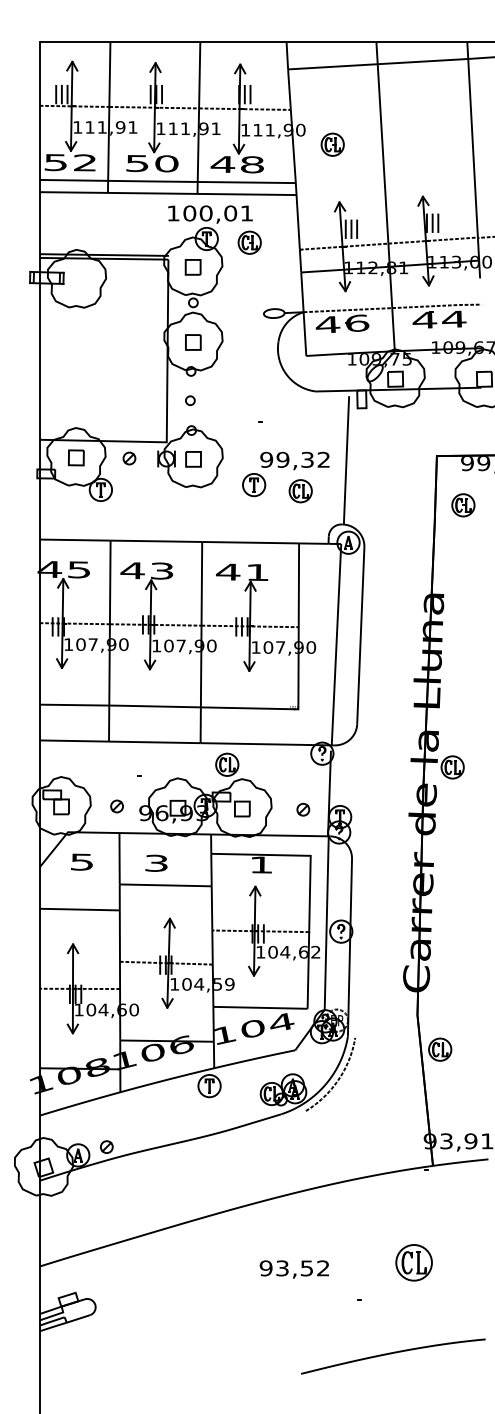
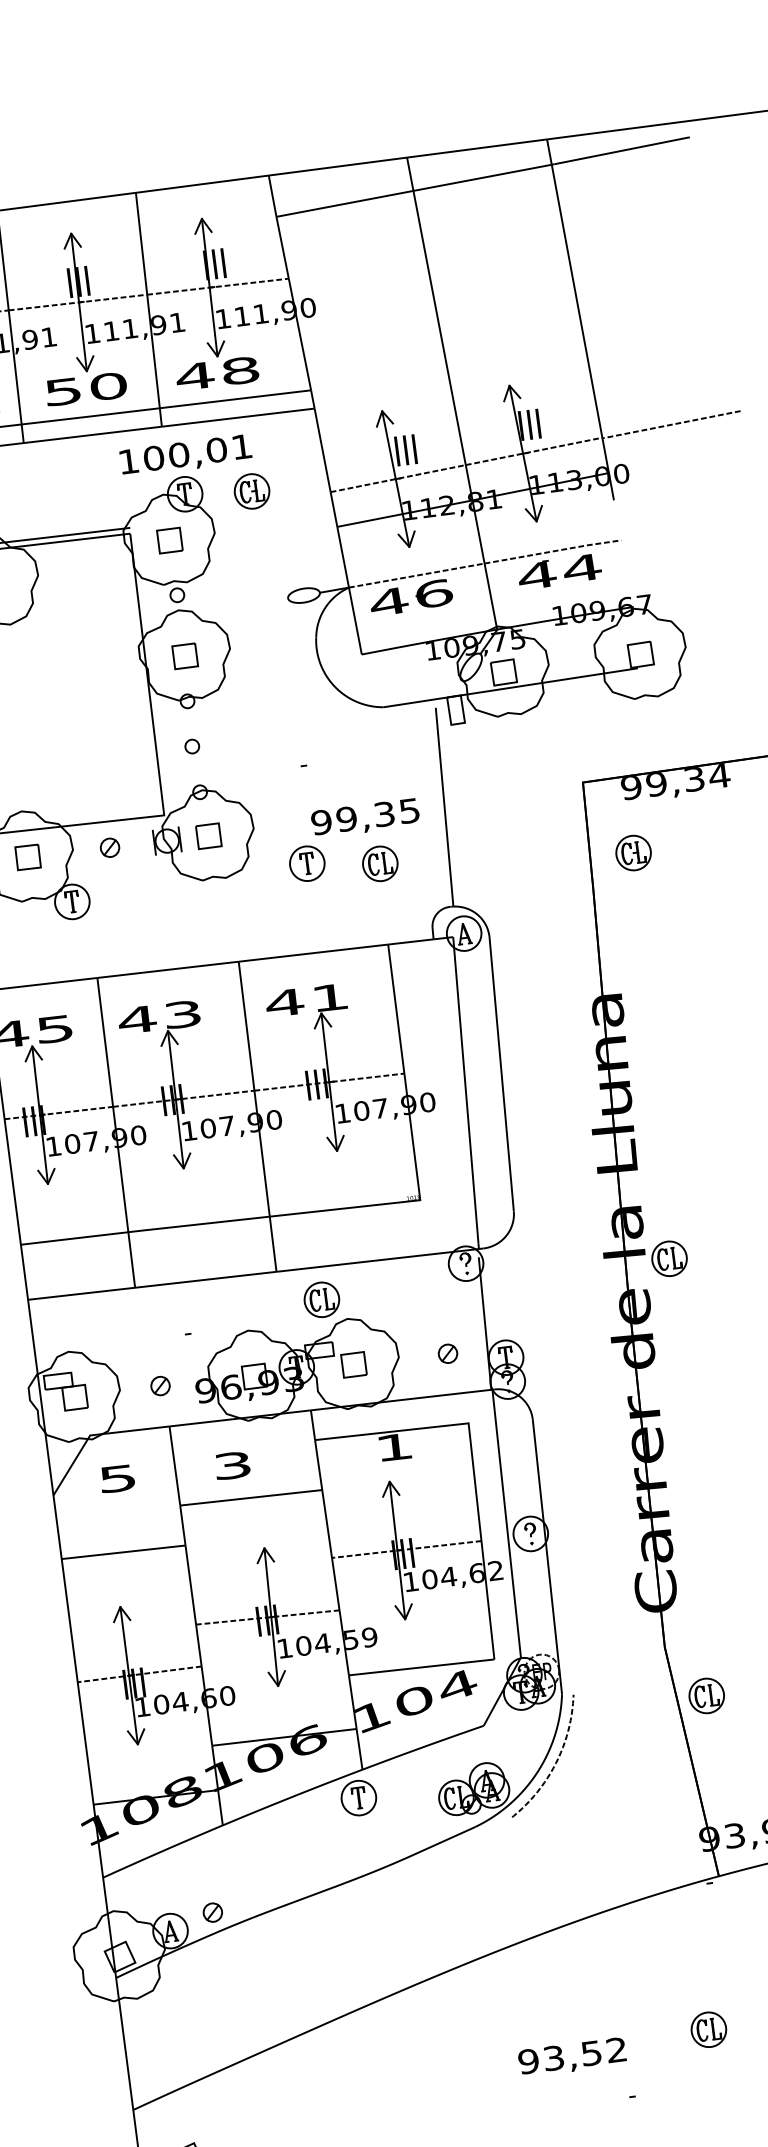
part: (332, 144) -> (359, 323), removed
text: (323, 459) -> (409, 810), 99,32 -> 99,35
part: (413, 1263) -> (708, 2030), size x0.62
text: (293, 1269) -> (571, 2057), moved

